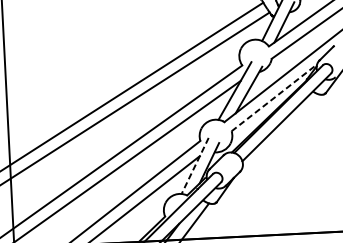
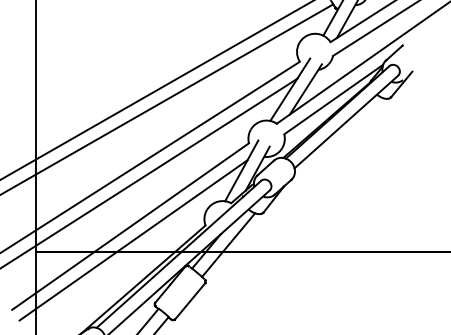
line: (275, 97) -> (334, 99), dashed -> solid
line: (194, 165) -> (241, 170), dashed -> solid

